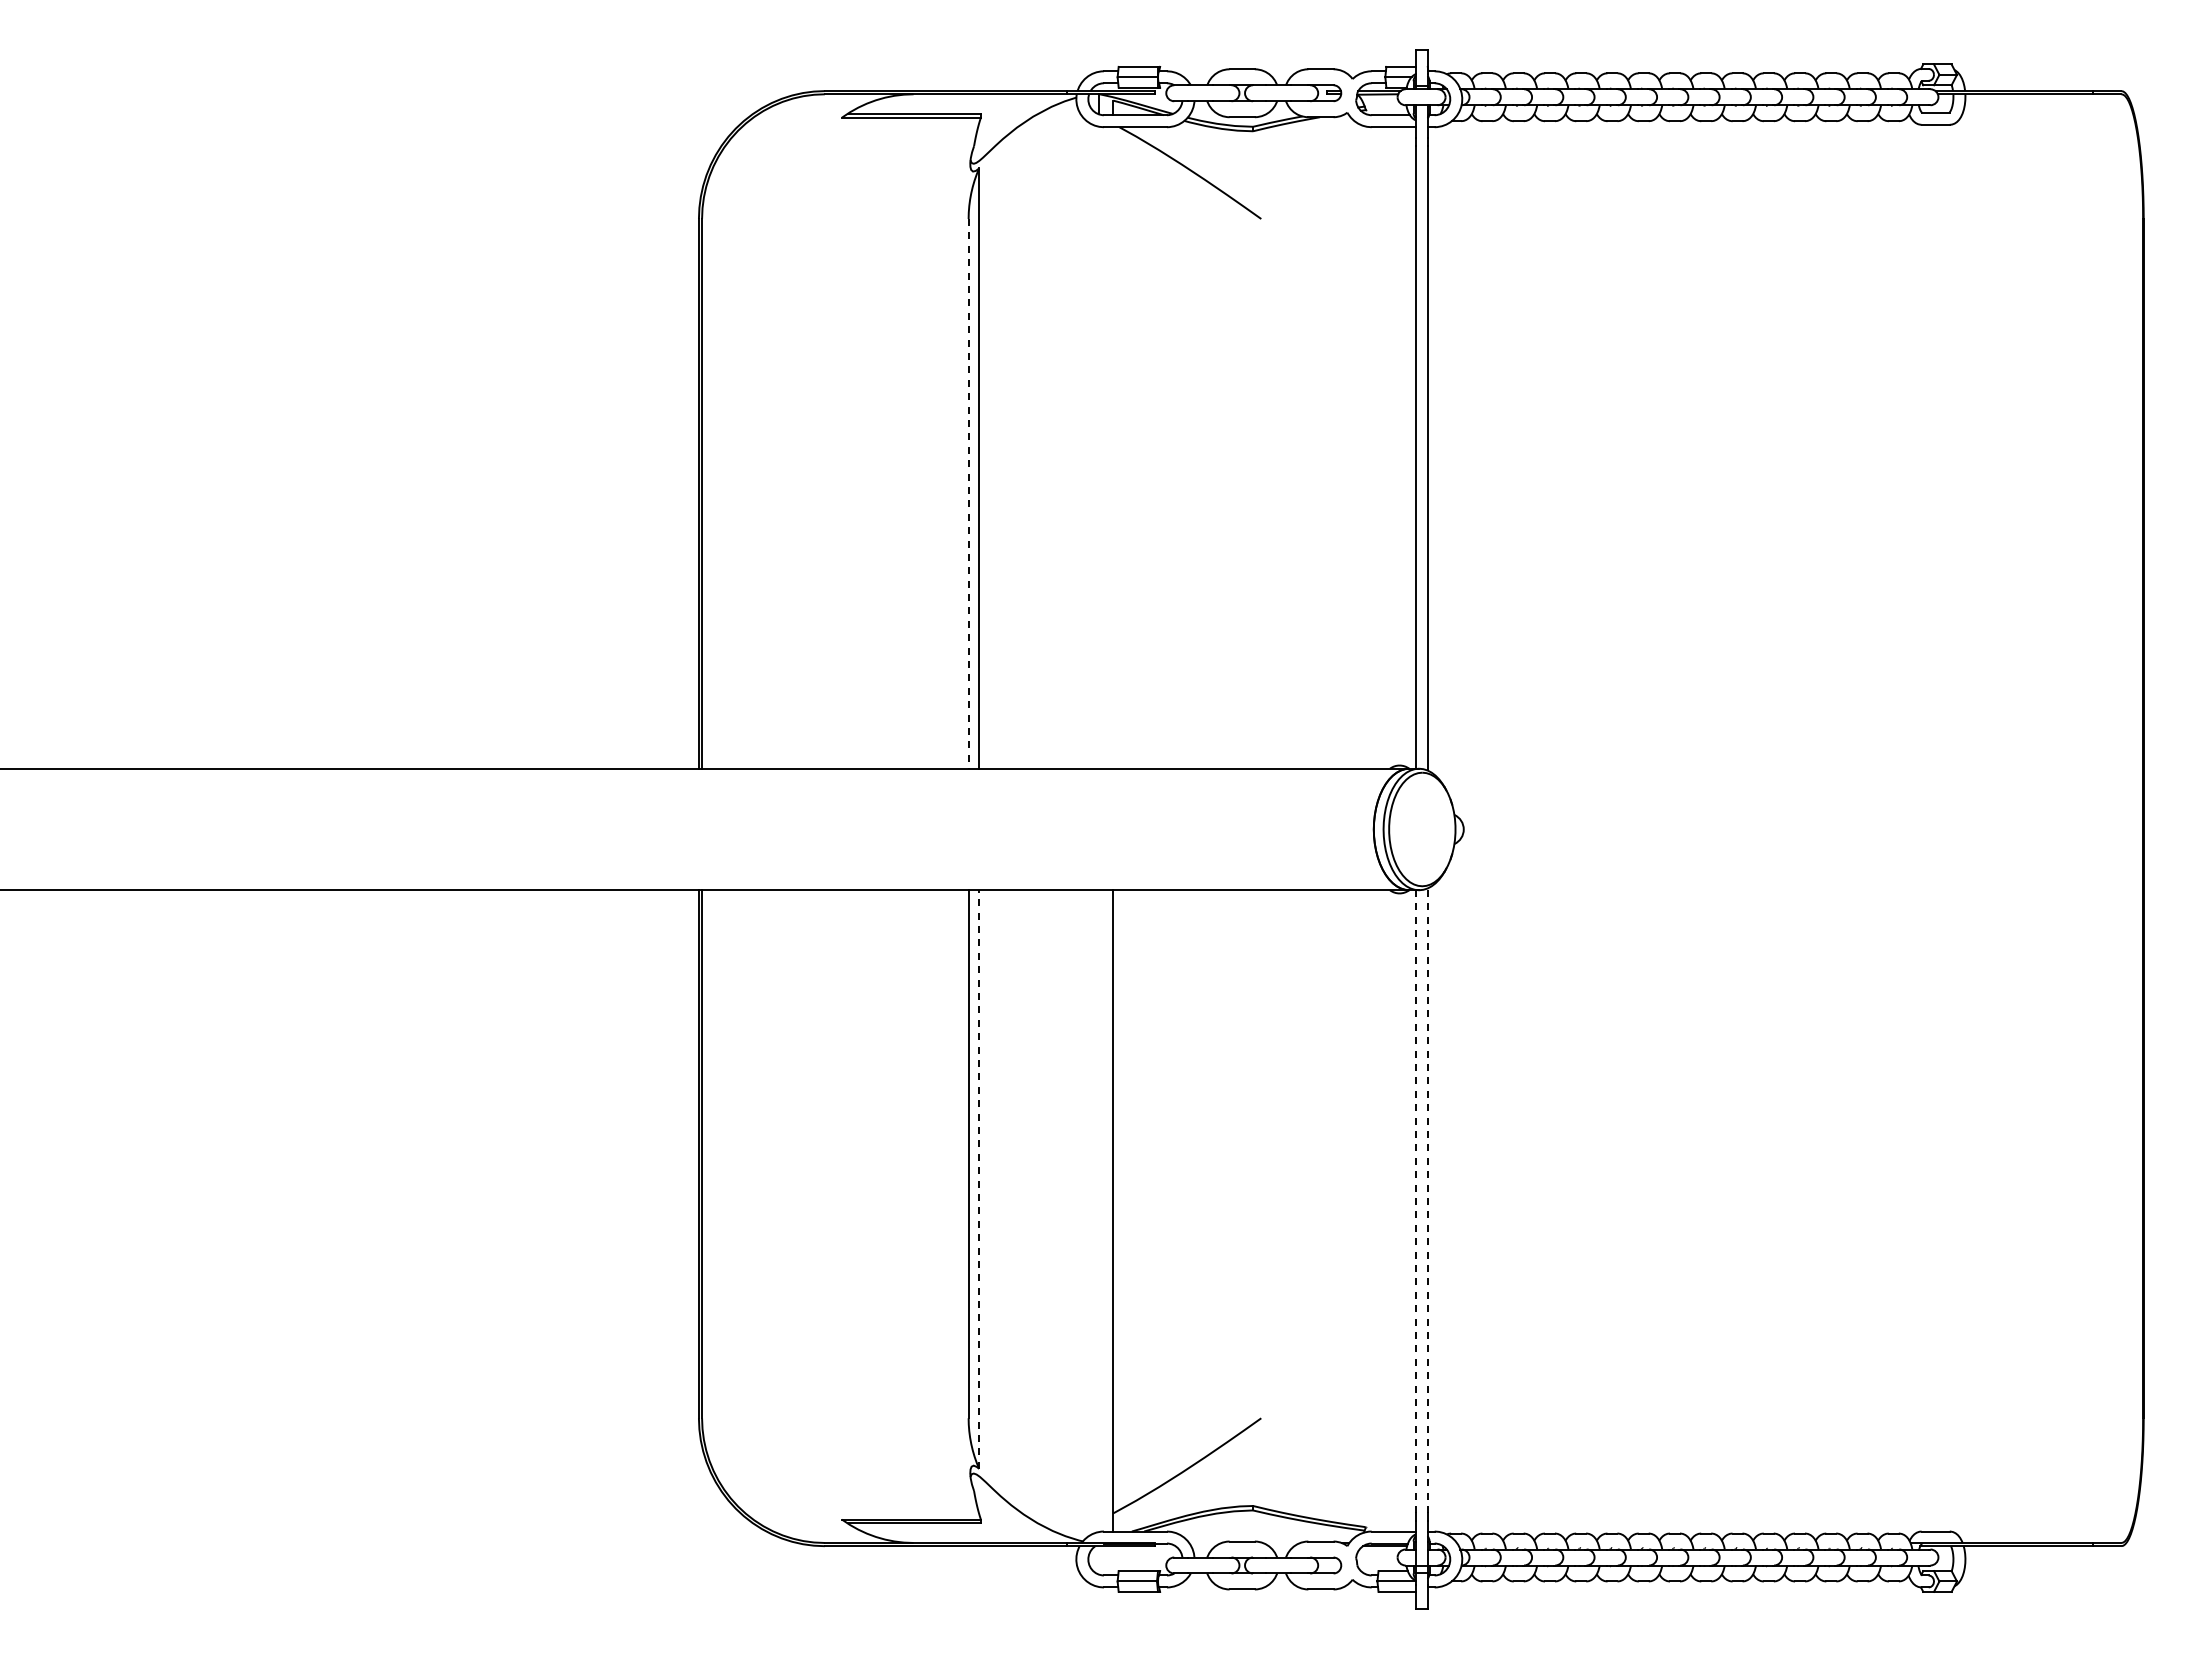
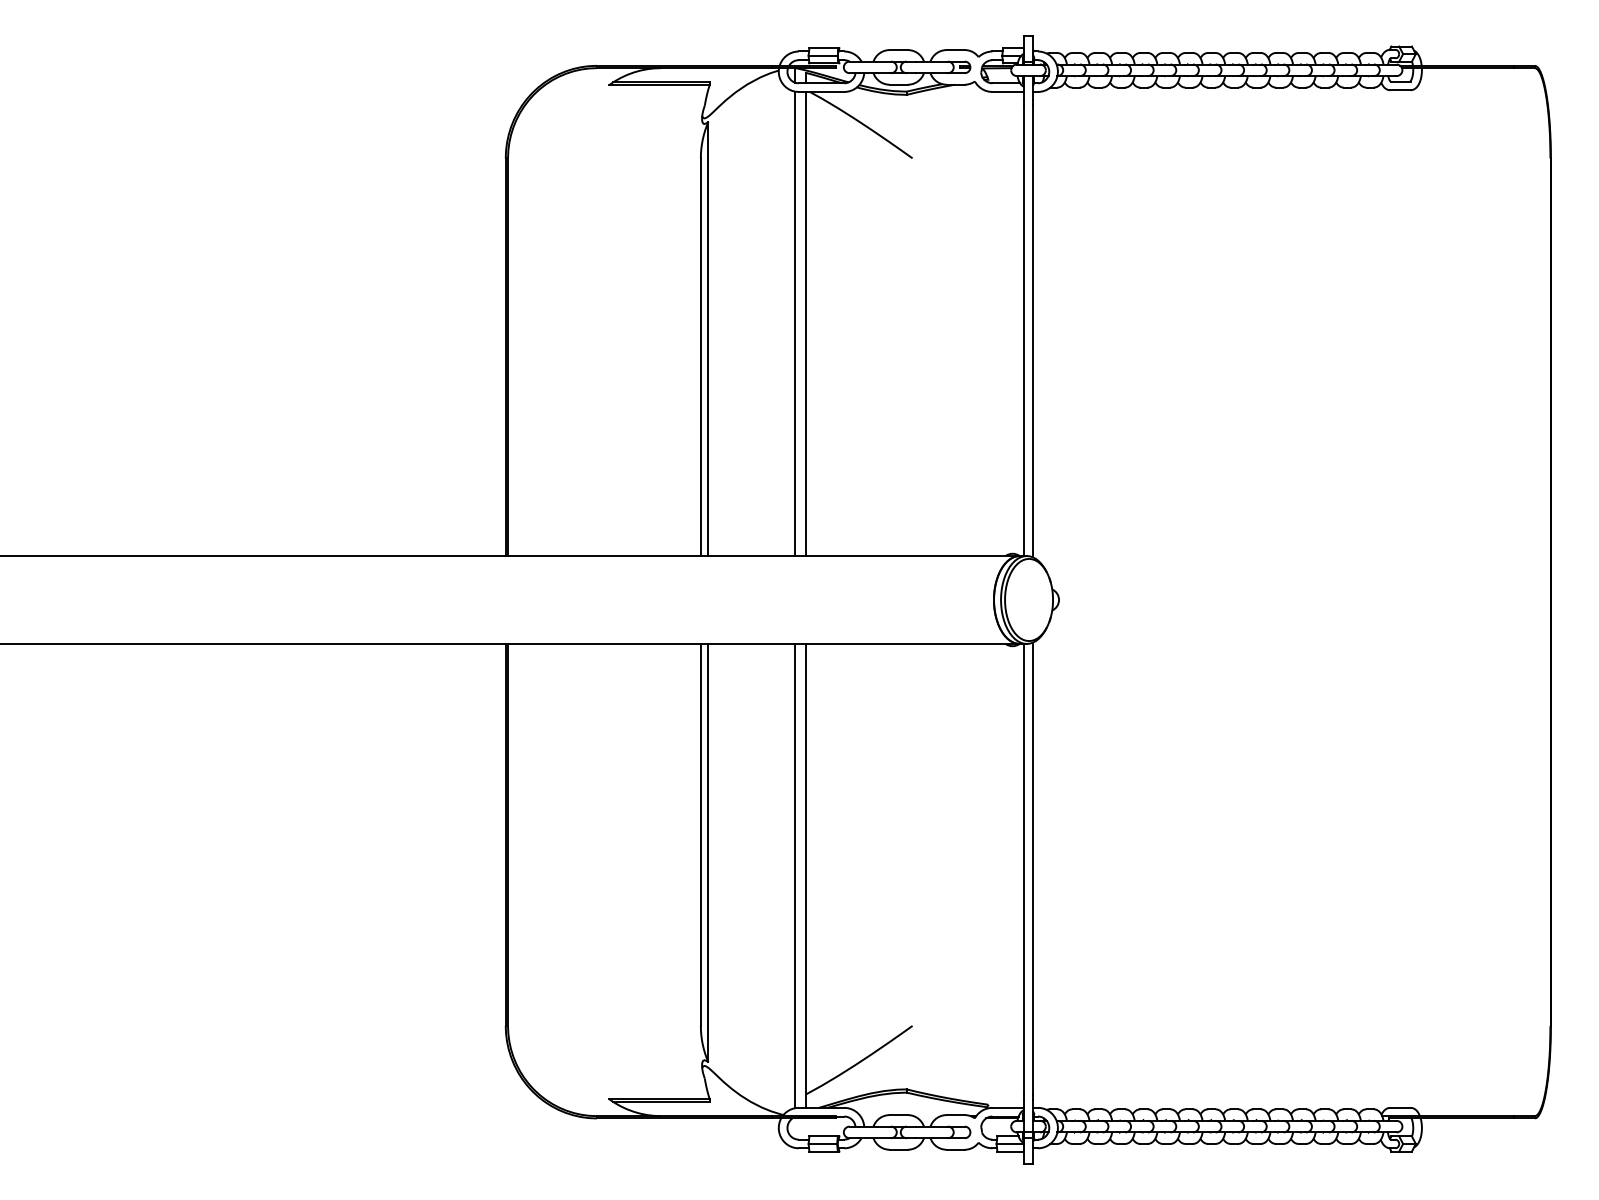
line: (1099, 447) -> (795, 323), added
line: (1113, 447) -> (805, 323), added
line: (968, 493) -> (700, 356), dashed -> solid
line: (979, 1179) -> (708, 853), dashed -> solid
line: (1427, 1200) -> (1032, 868), dashed -> solid
line: (1415, 1201) -> (1024, 869), dashed -> solid
line: (1099, 1211) -> (795, 876), added

